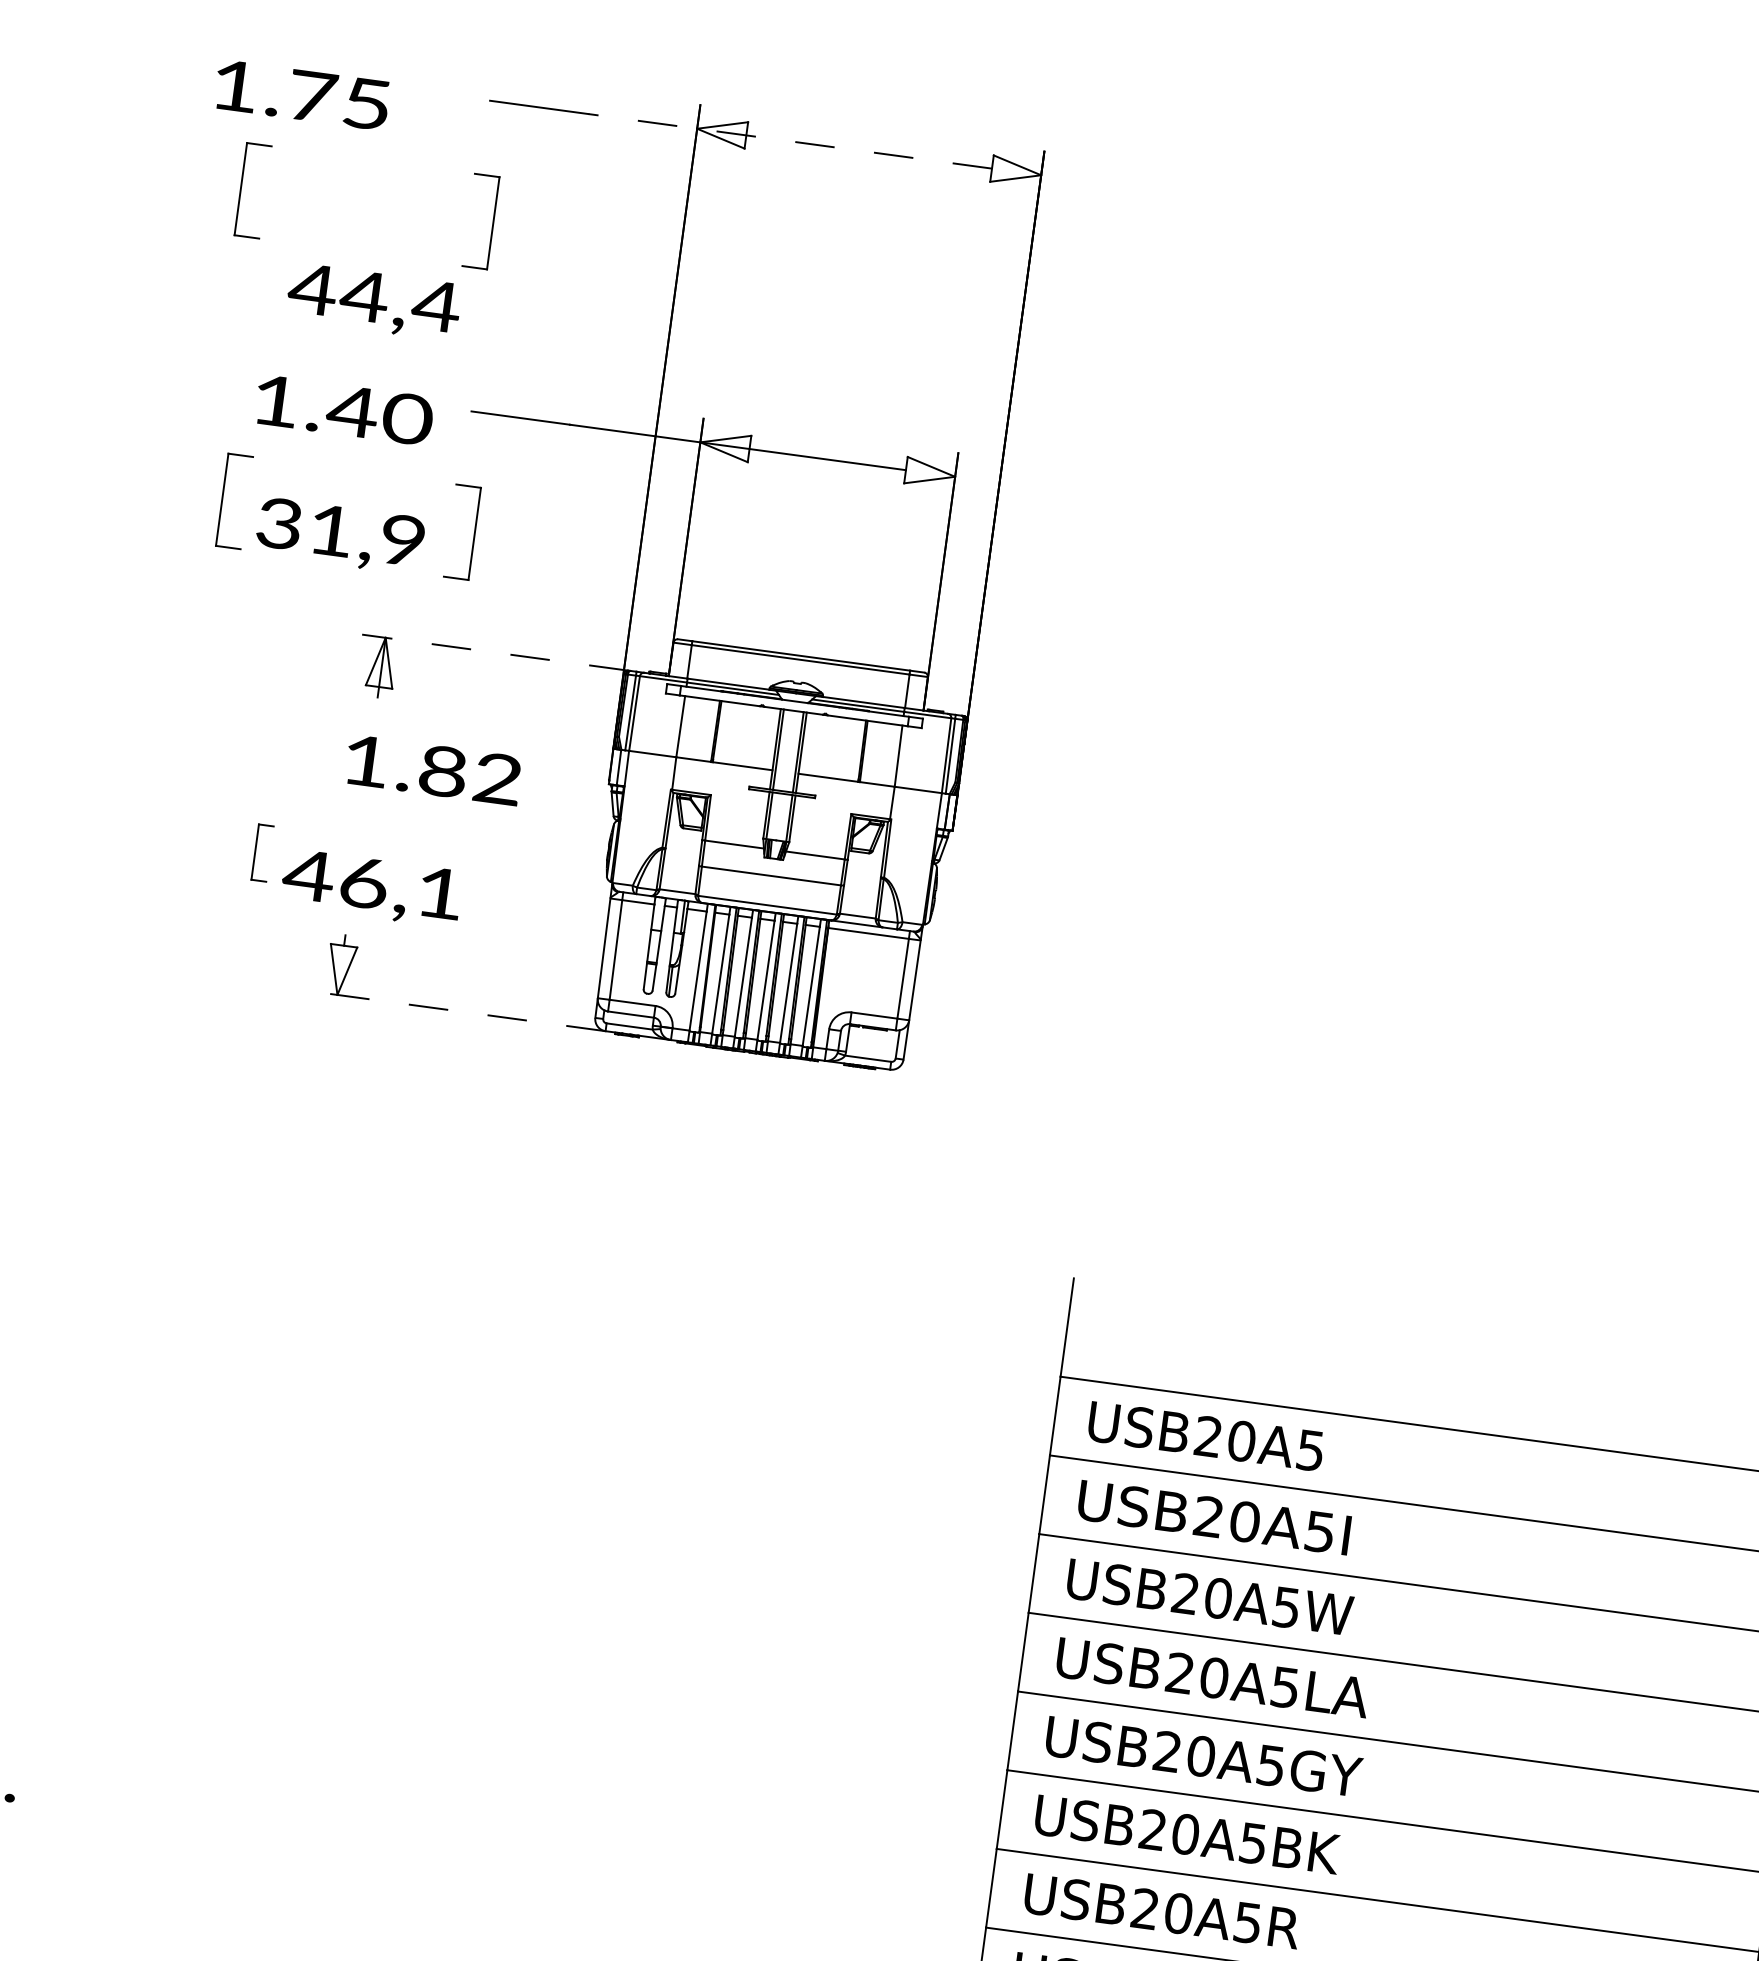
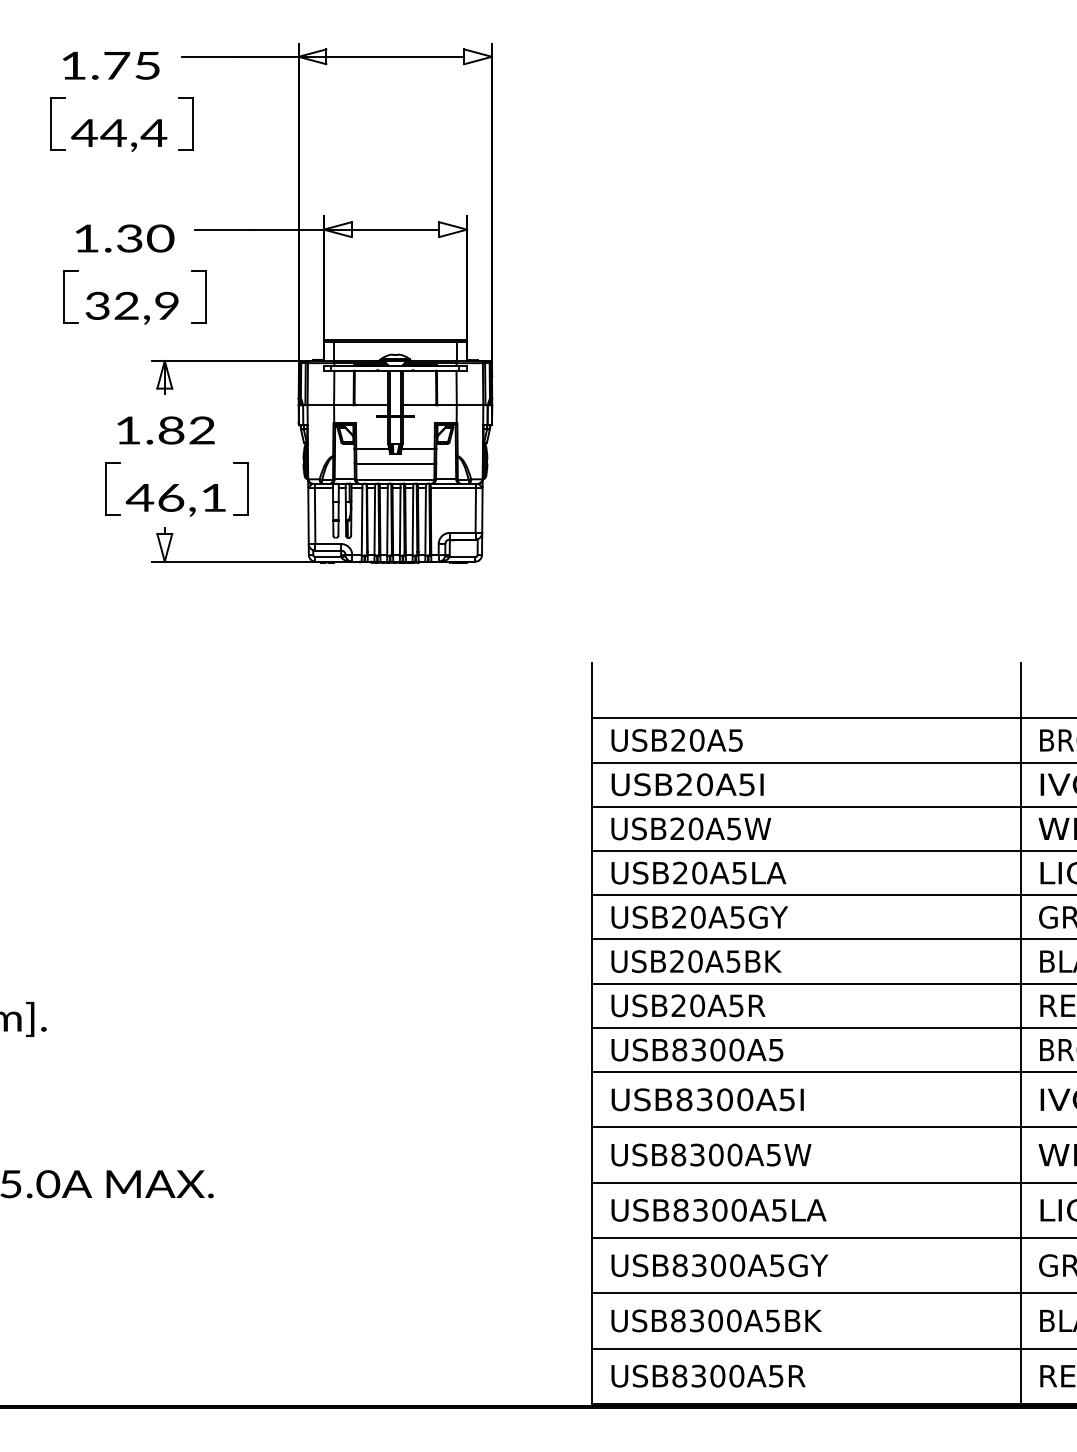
text: (302, 94) -> (111, 65), moved
line: (789, 140) -> (350, 56), dashed -> solid
text: (374, 301) -> (119, 135), moved
text: (352, 411) -> (129, 238), 1.40 -> 1.30
text: (330, 529) -> (126, 305), 31,9 -> 32,9
line: (495, 651) -> (226, 360), dashed -> solid
text: (432, 770) -> (165, 430), moved
part: (261, 852) -> (112, 488), size x1.67
part: (502, 884) -> (247, 488), added
line: (459, 1011) -> (233, 561), dashed -> solid

